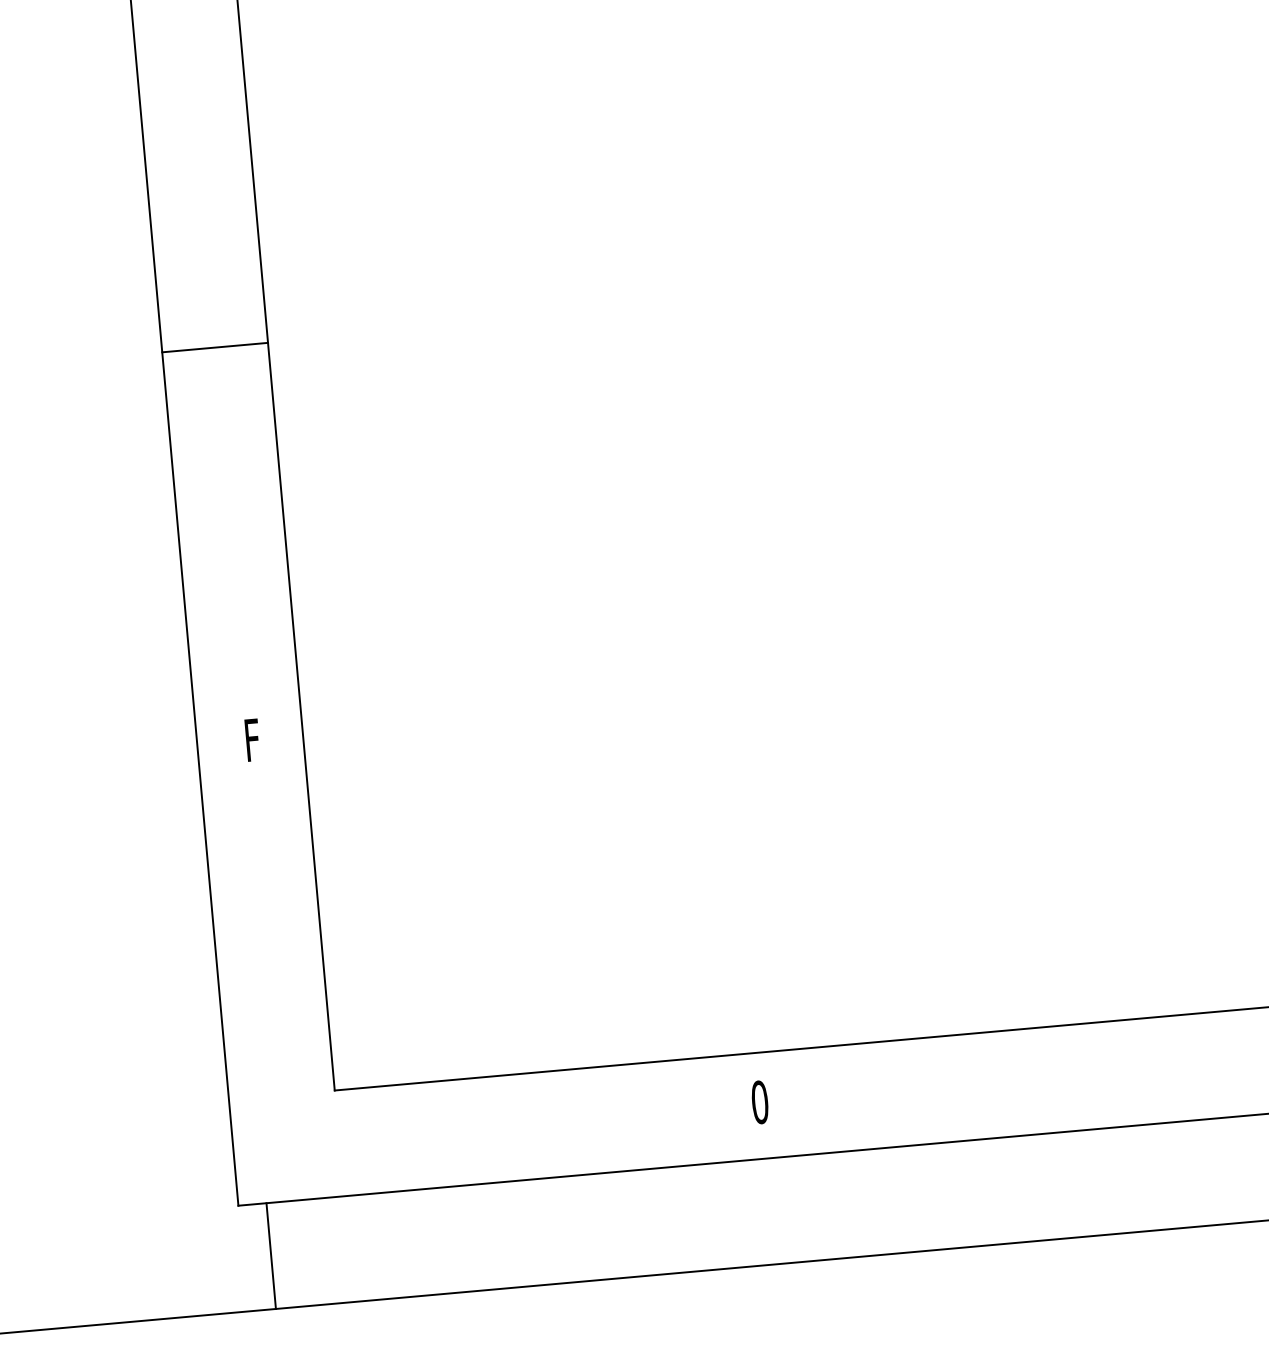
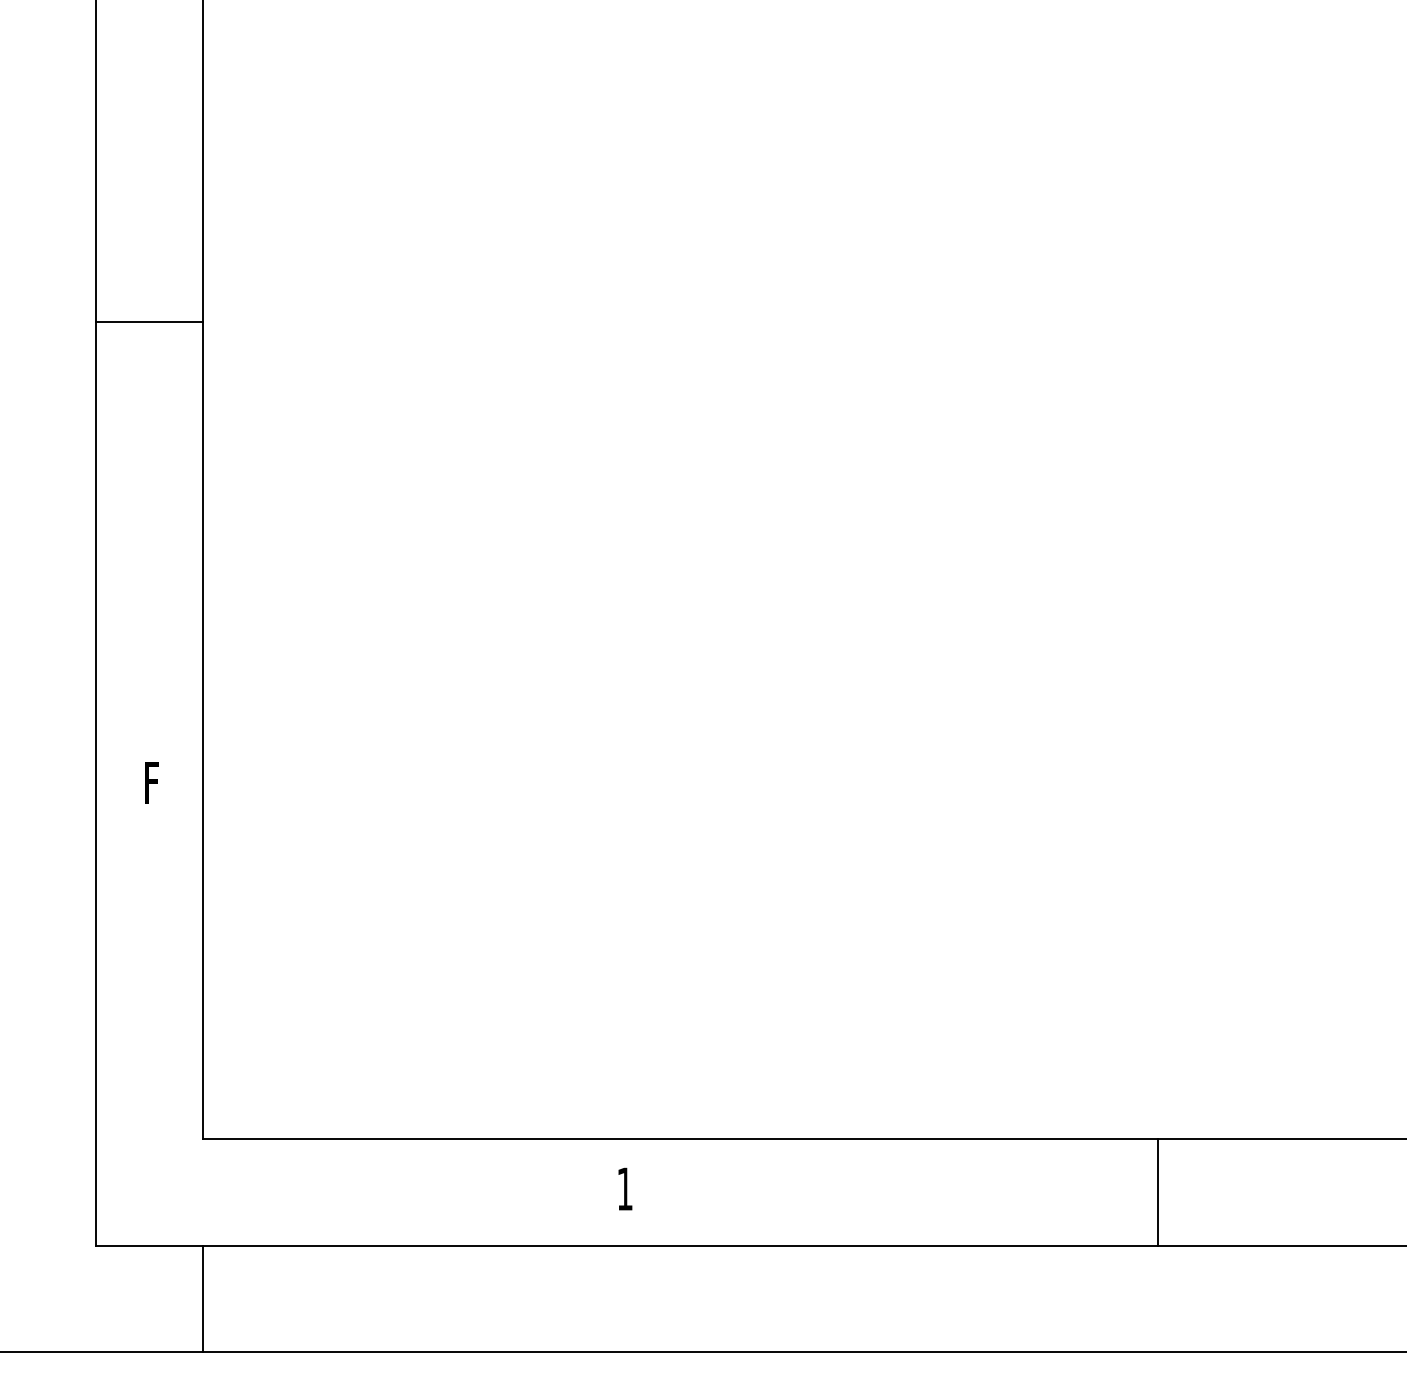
line: (215, 347) -> (149, 321), moved
text: (760, 1102) -> (625, 1189), 0 -> 1
line: (271, 1255) -> (202, 1298), moved

